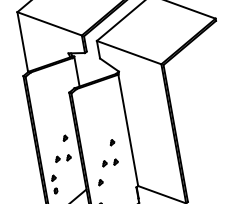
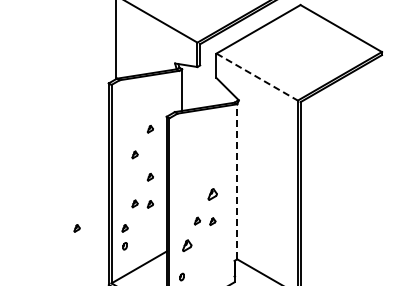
line: (129, 52) -> (257, 77), solid -> dashed
part: (58, 104) -> (149, 129), added
part: (50, 123) -> (134, 154), added
line: (128, 130) -> (237, 181), solid -> dashed
part: (112, 142) -> (212, 194), size x1.6
part: (100, 182) -> (187, 245), size x1.6
part: (18, 184) -> (76, 228), added

